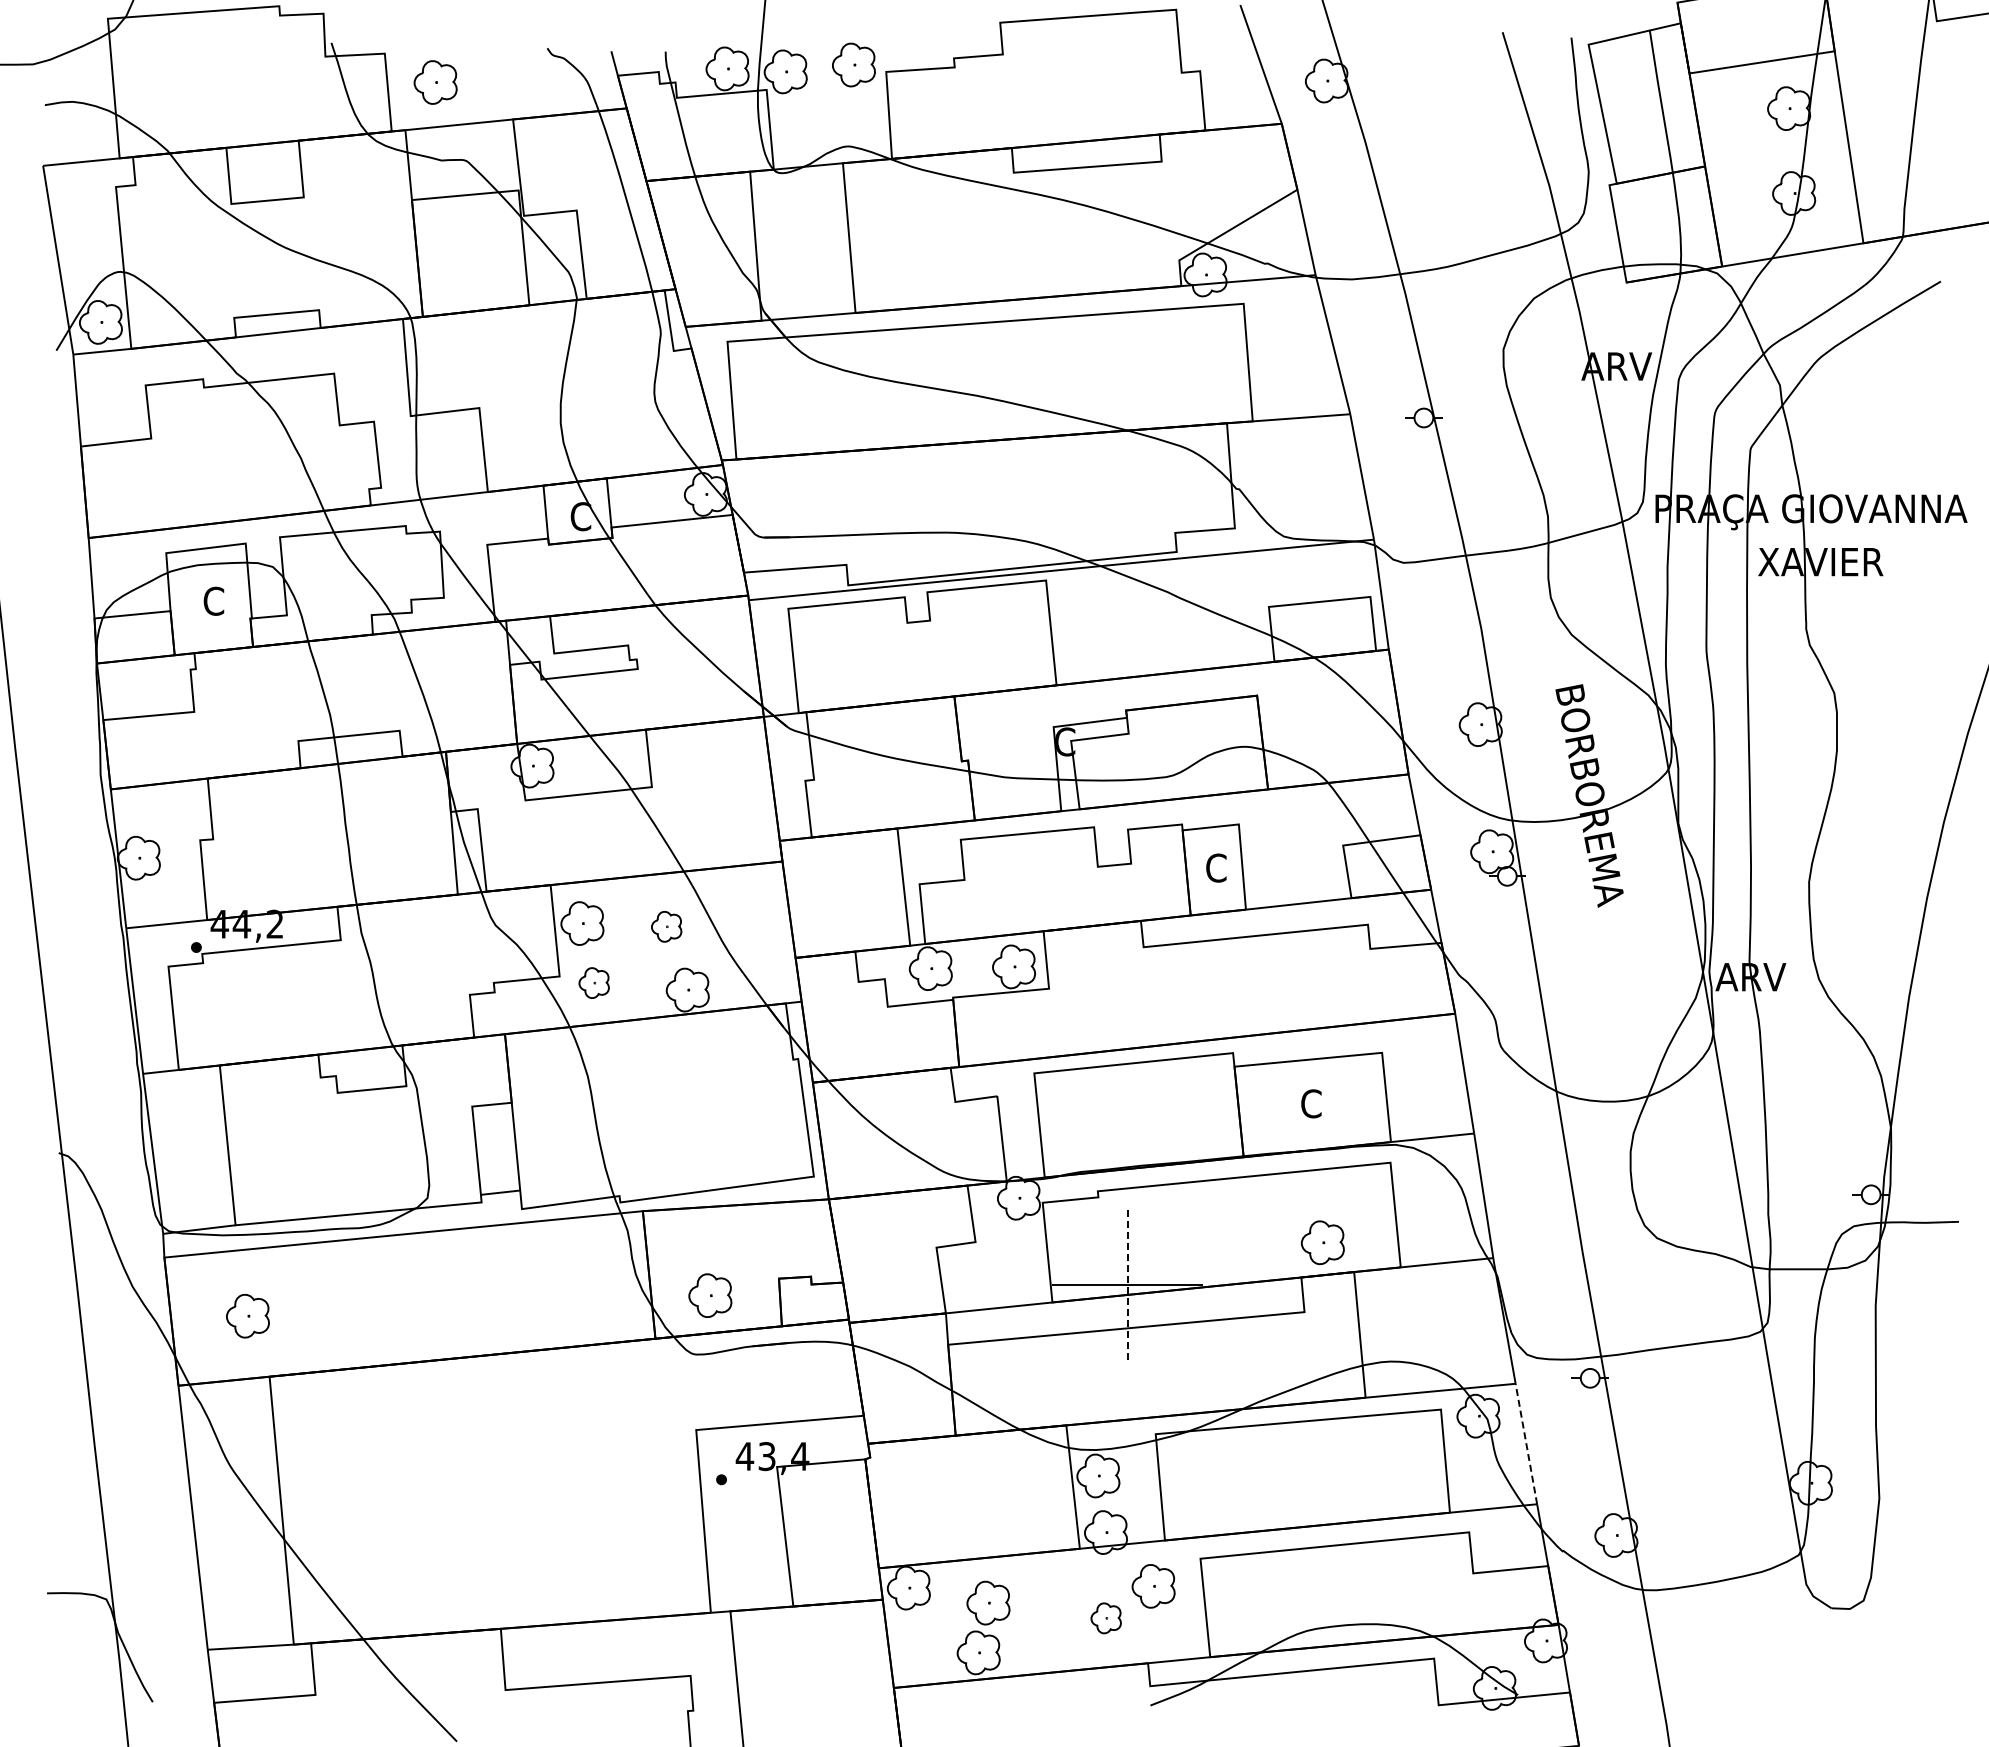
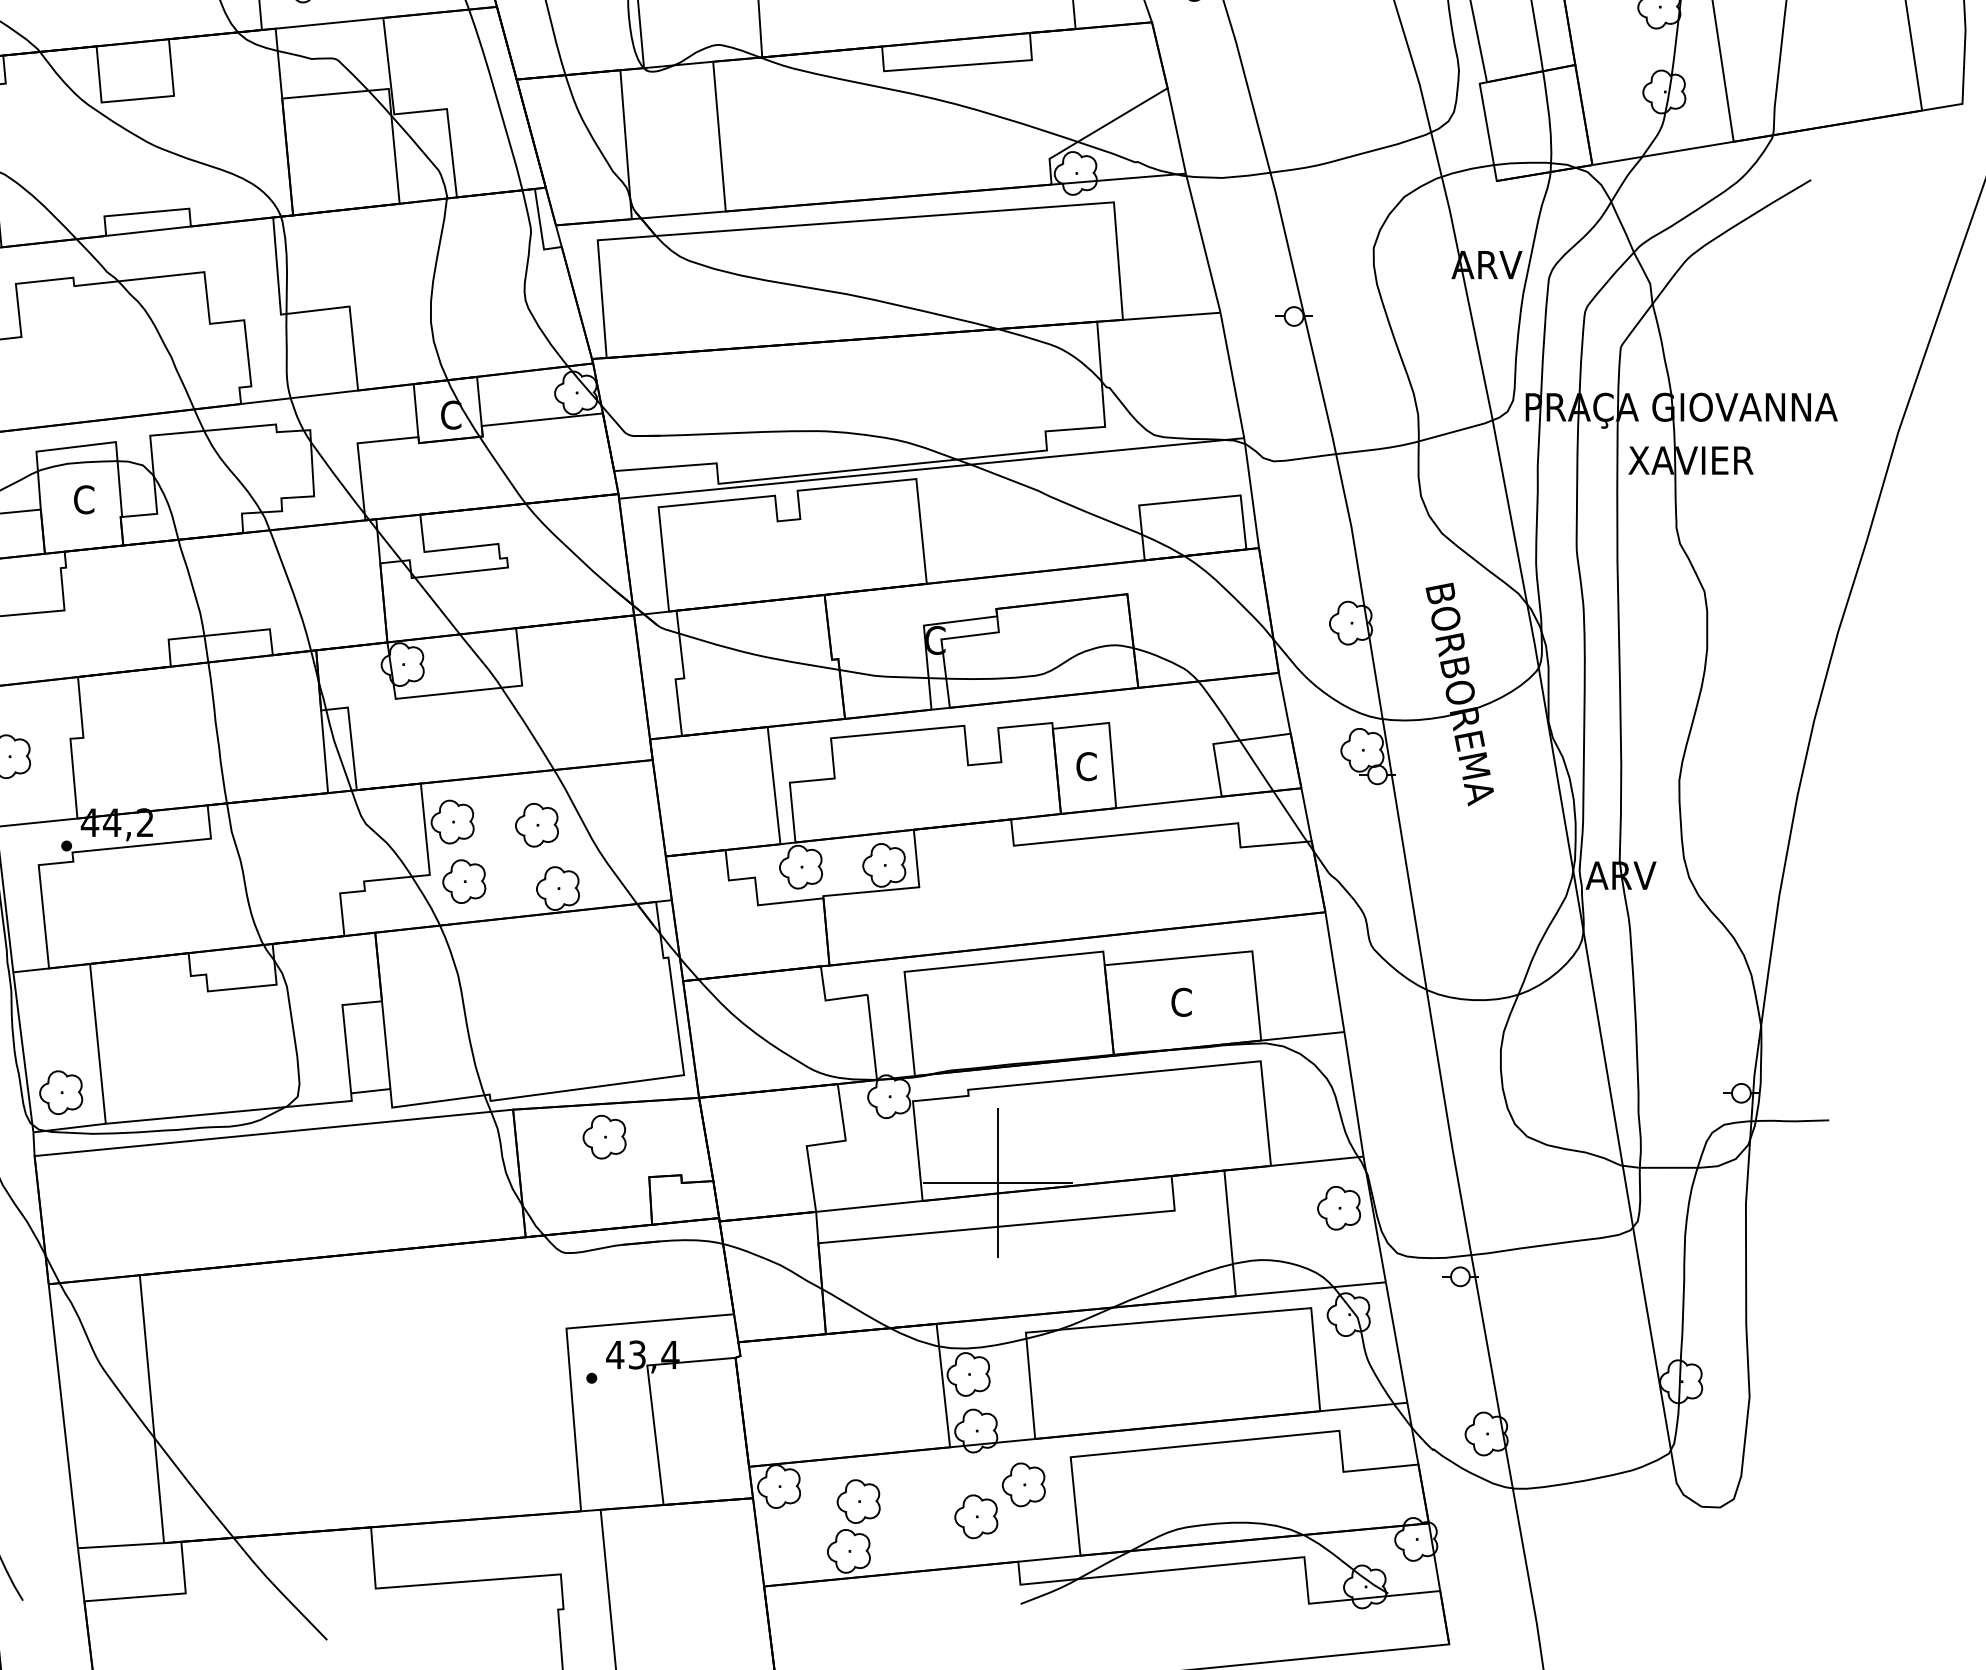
part: (666, 926) -> (536, 825), size x1.43
part: (594, 982) -> (464, 881), size x1.43
part: (1322, 1242) -> (1338, 1208), moved
line: (1127, 1285) -> (997, 1184), dashed -> solid
part: (710, 1295) -> (604, 1137), moved
part: (247, 1316) -> (60, 1093), moved
line: (1526, 1443) -> (1396, 1342), dashed -> solid
part: (1106, 1618) -> (976, 1517), size x1.43

